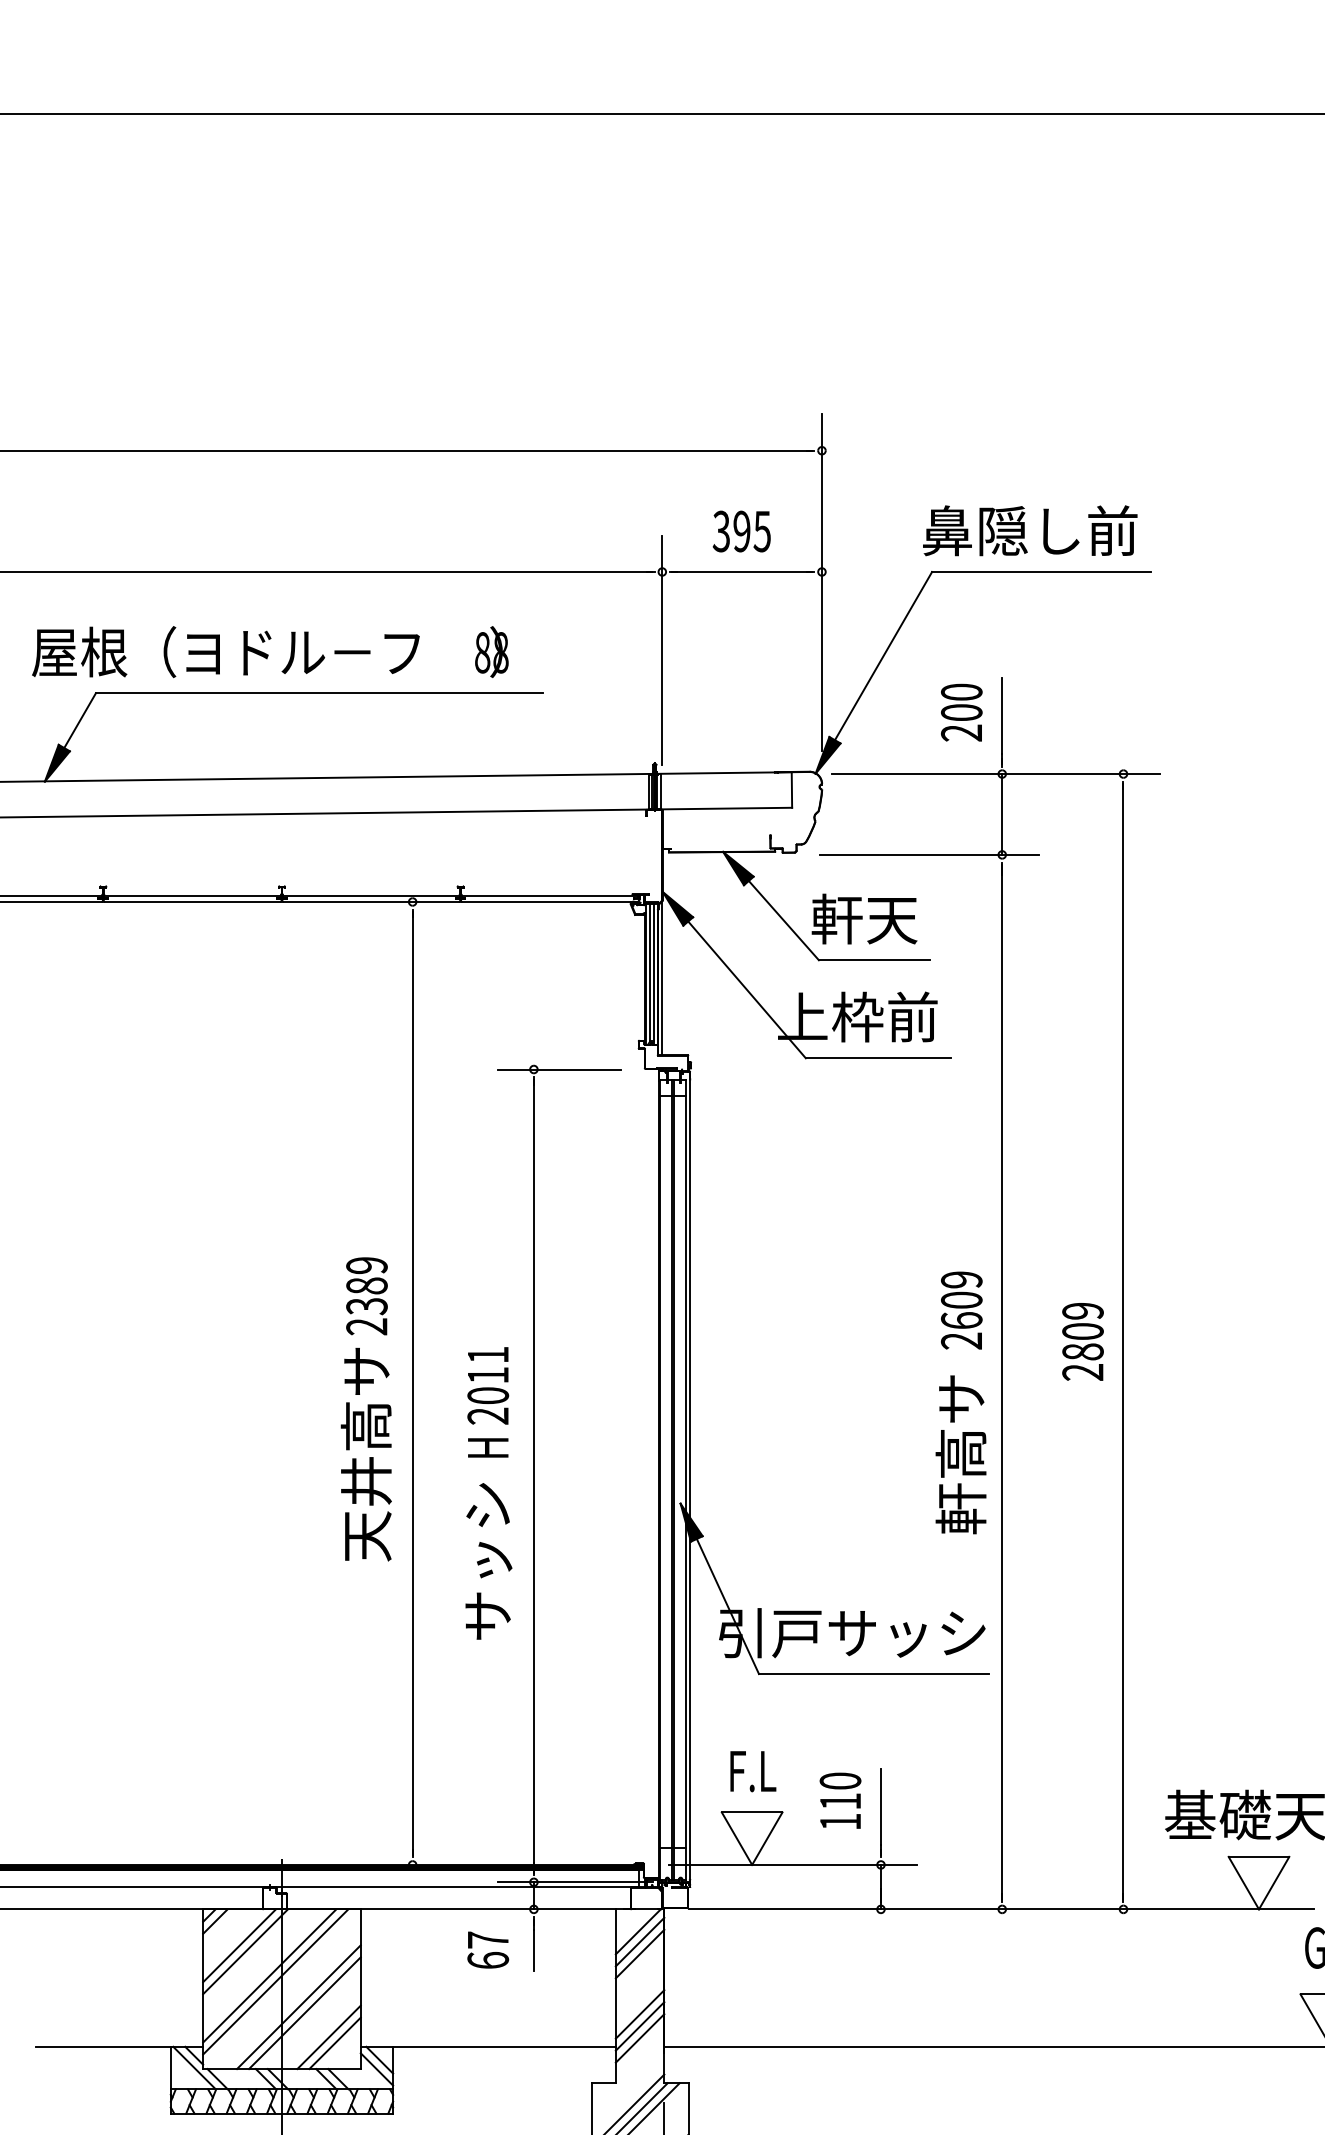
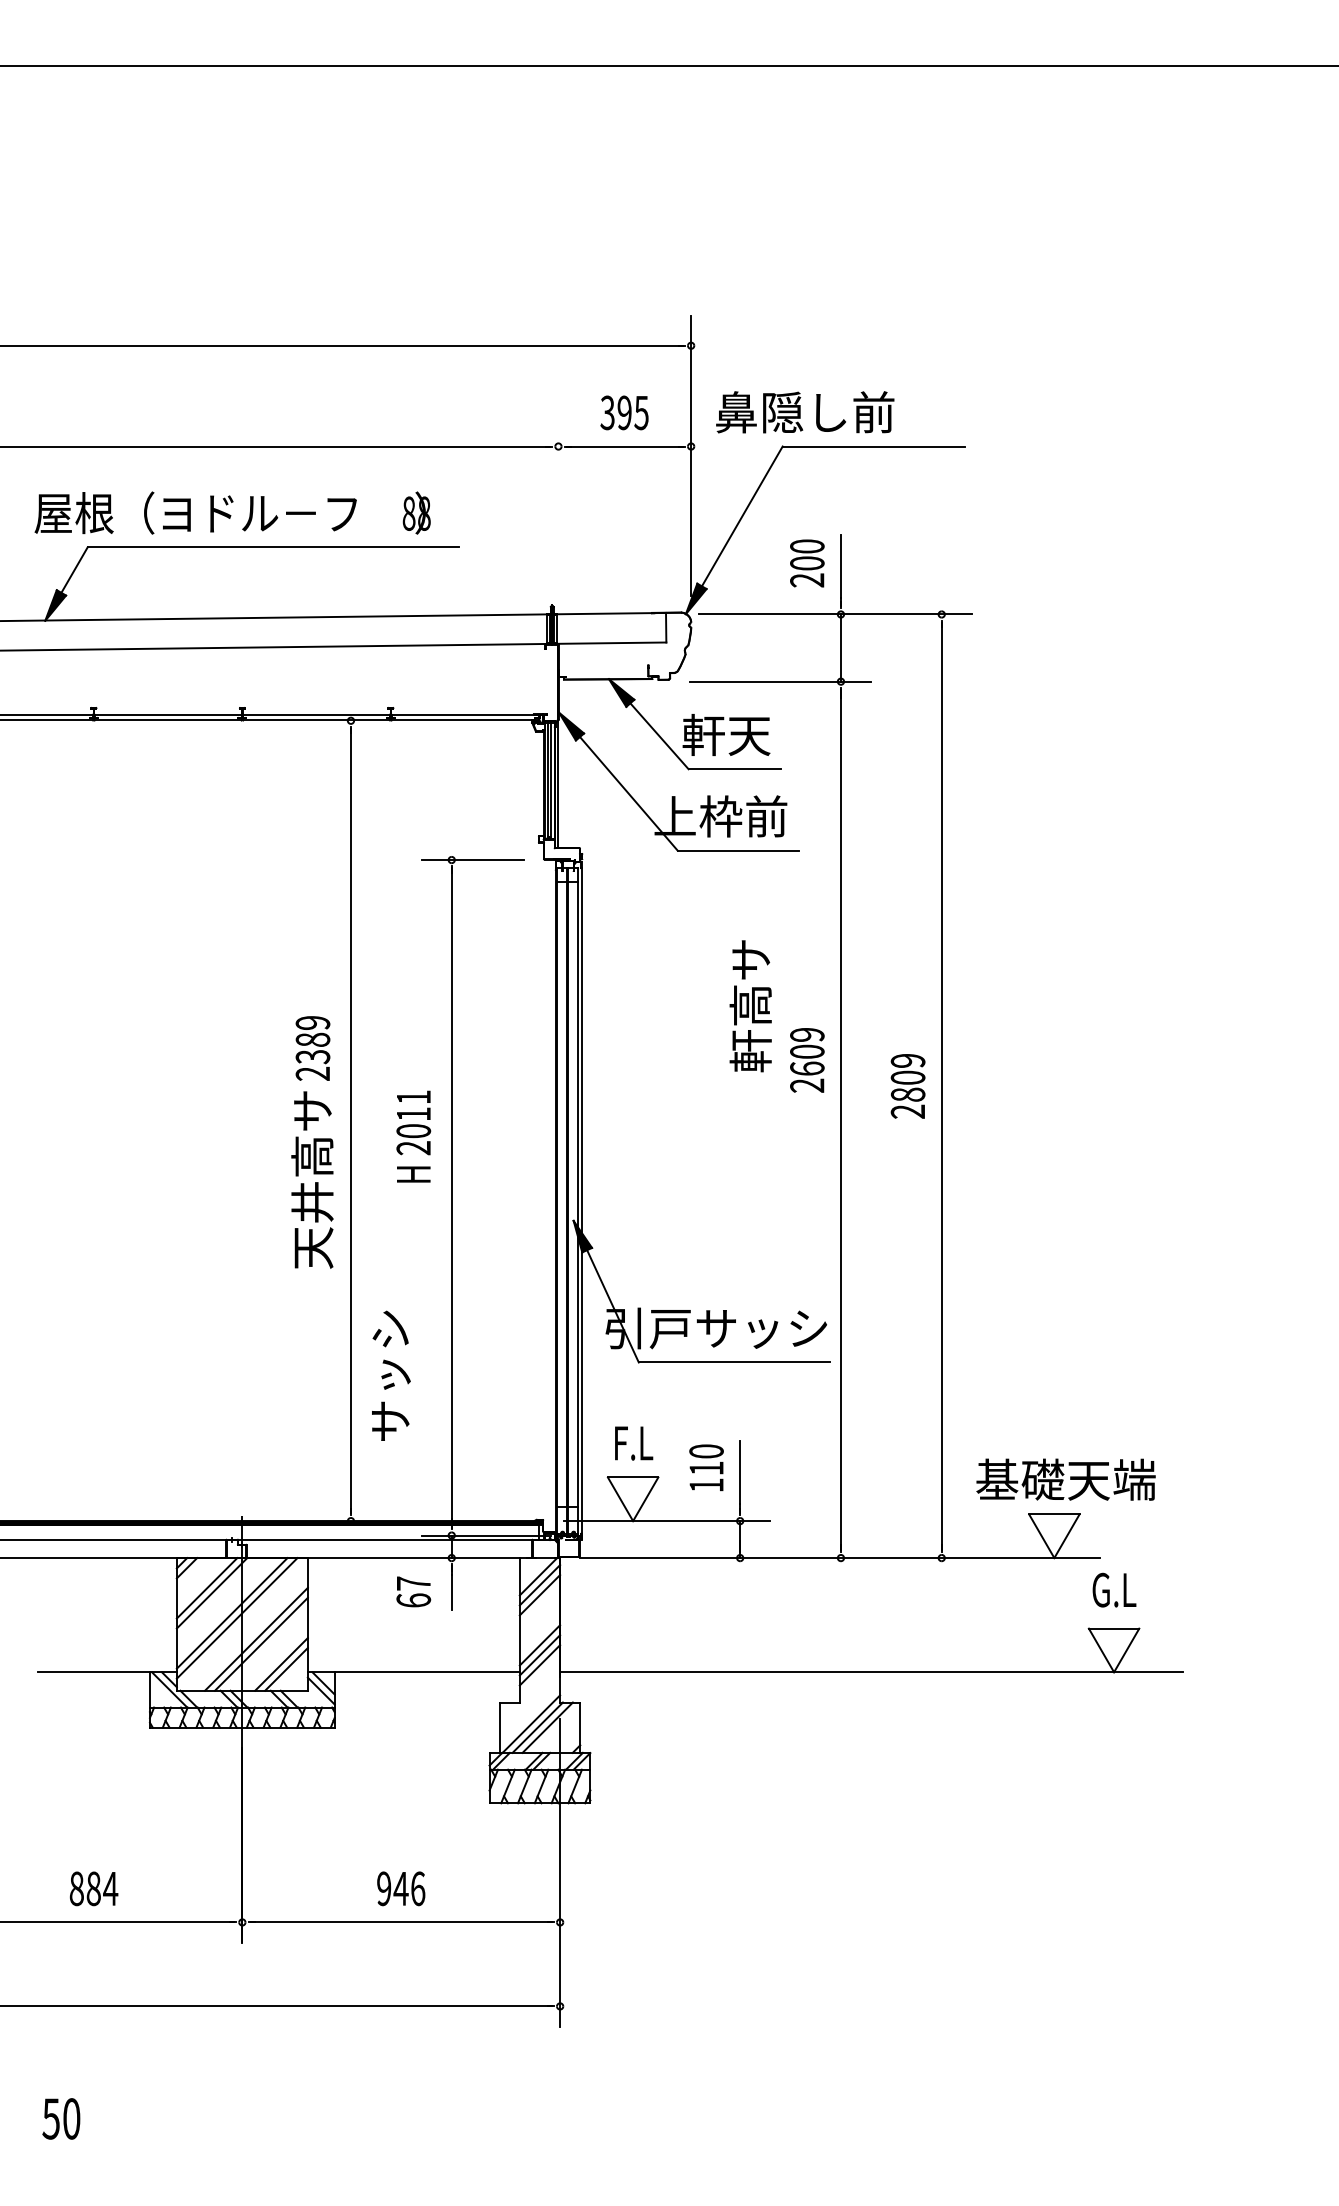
text: (1030, 531) -> (805, 412), moved
line: (662, 650) -> (558, 511), removed
text: (960, 1455) -> (750, 1006), moved
text: (489, 1560) -> (391, 1375), moved

